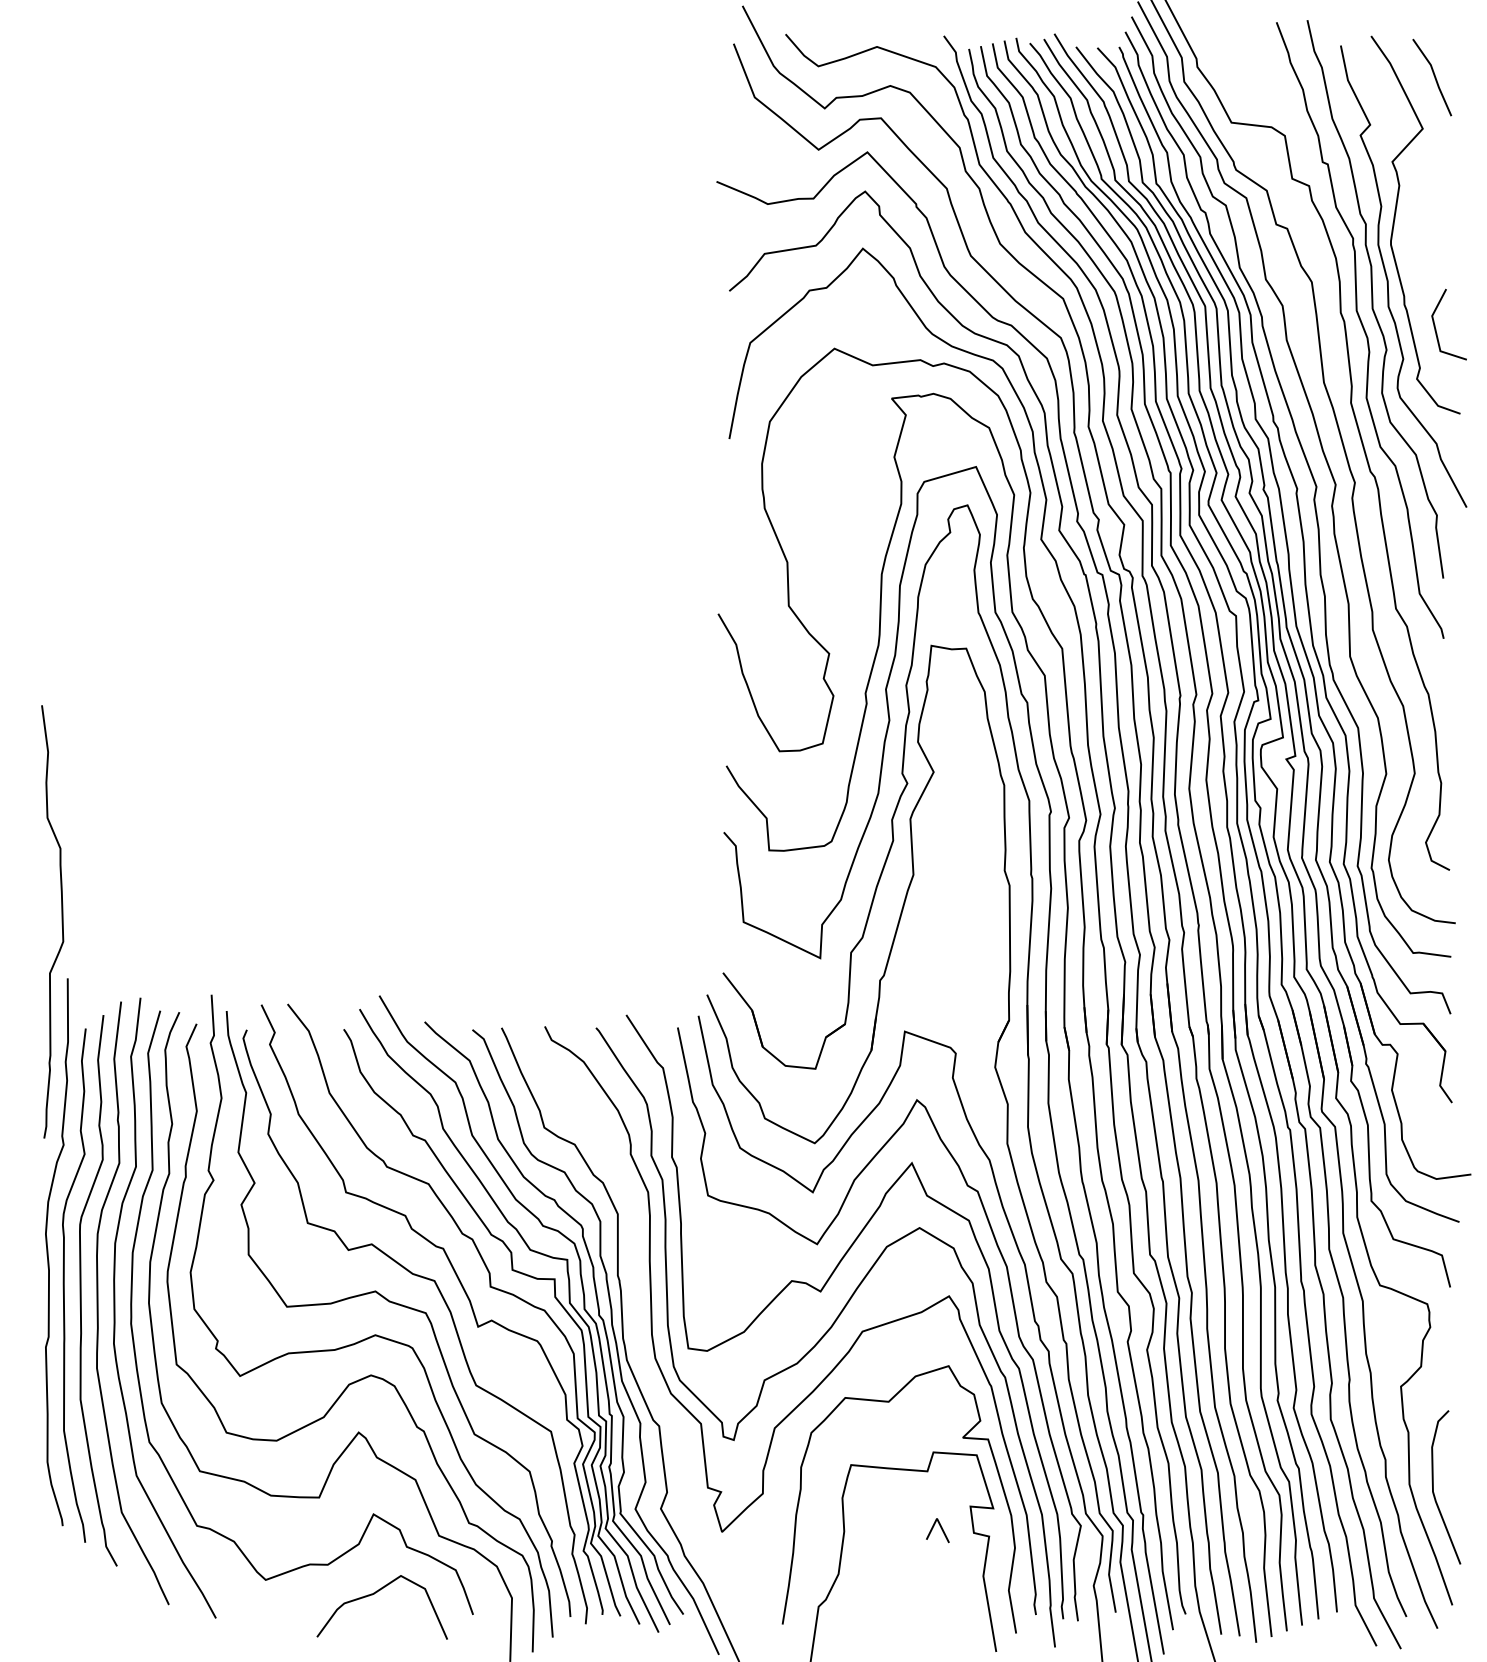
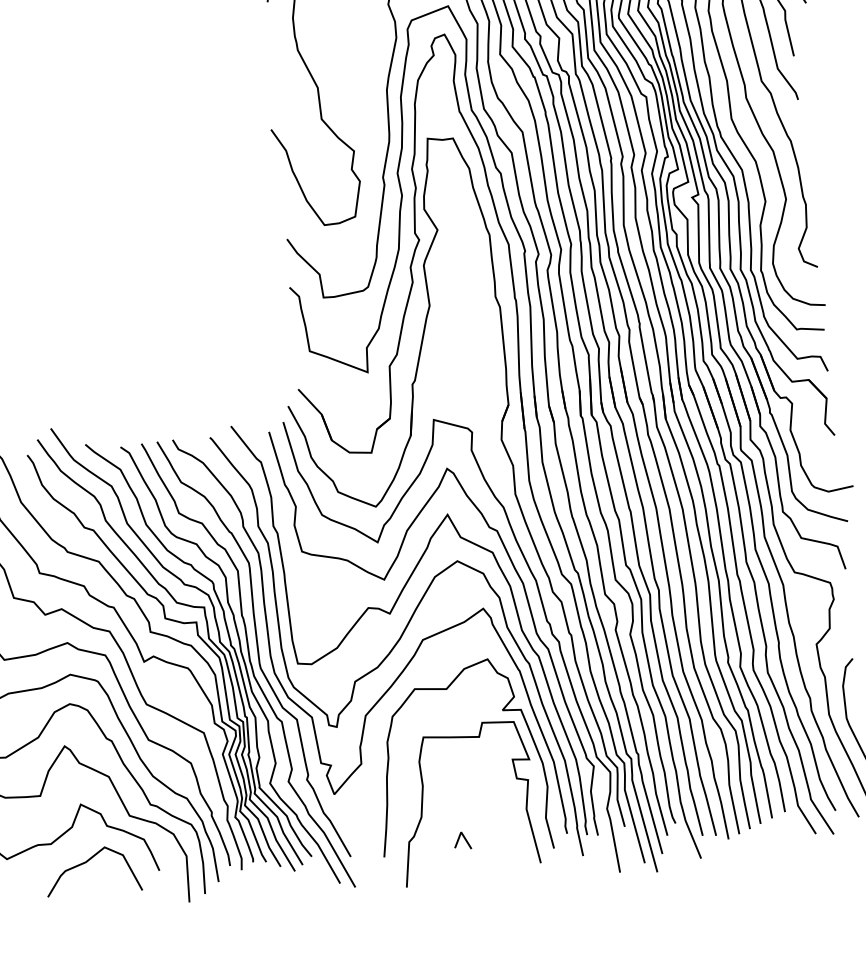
curve: (634, 1323) -> (257, 649), added
line: (940, 1528) -> (464, 839), moved

